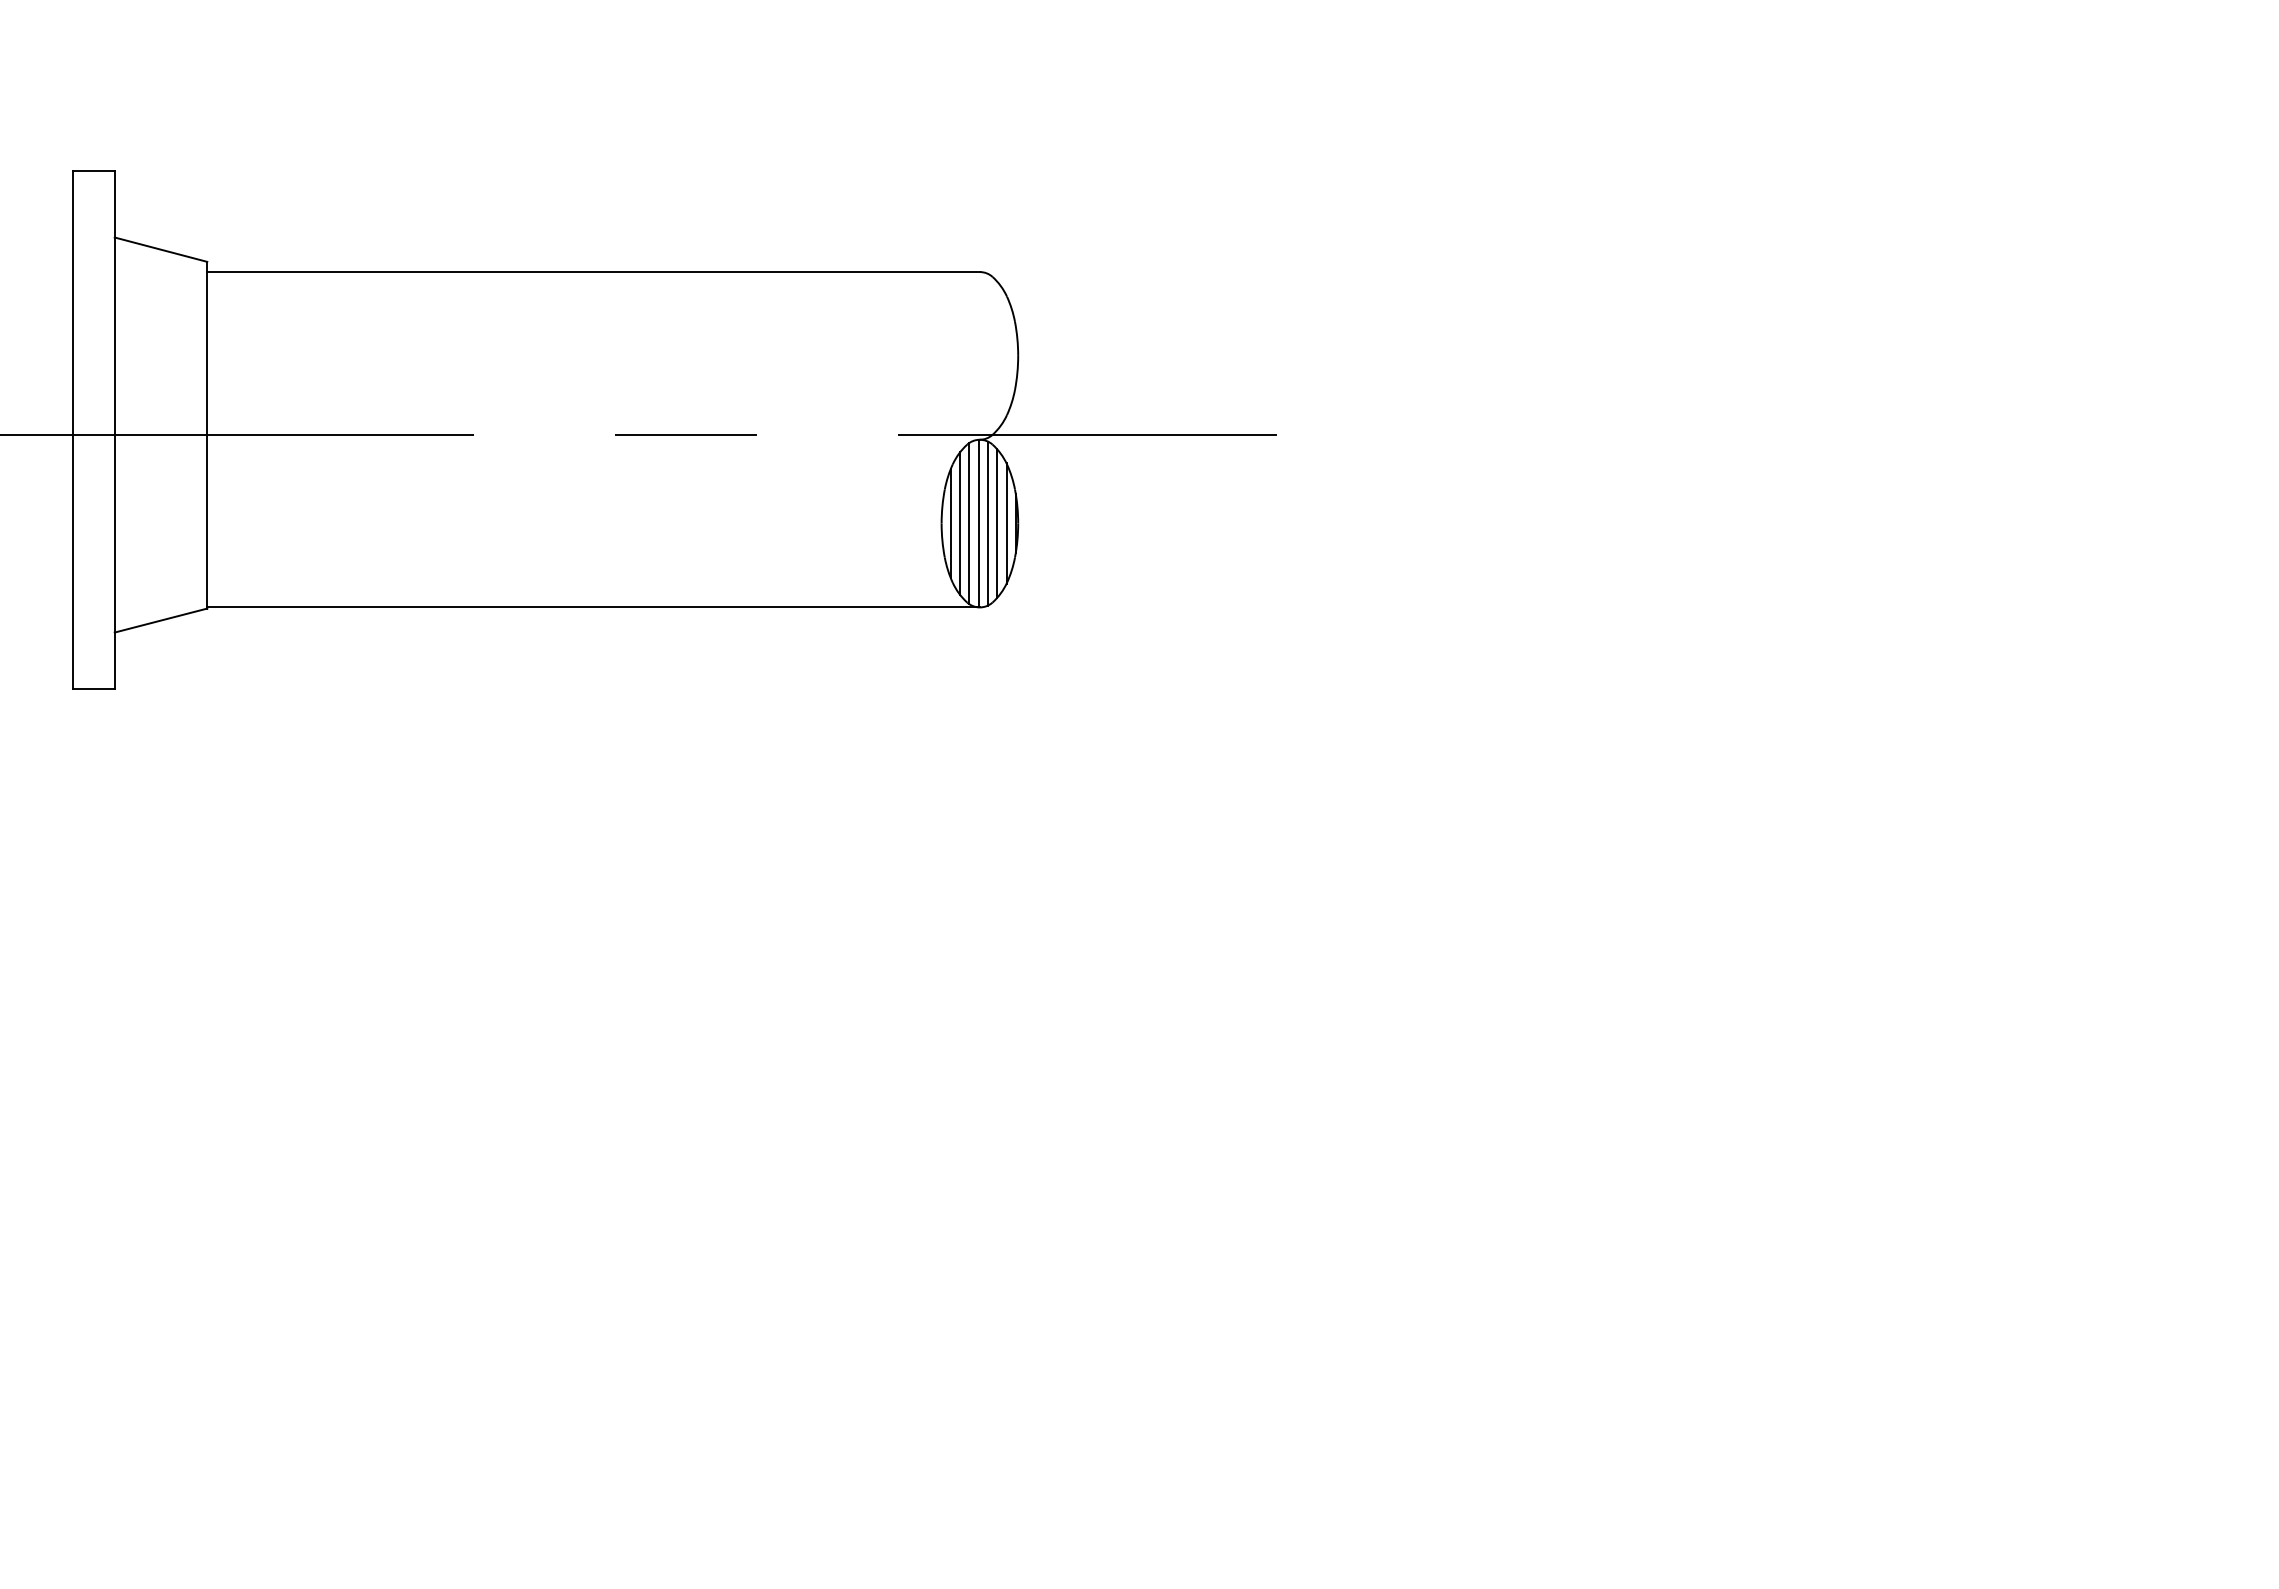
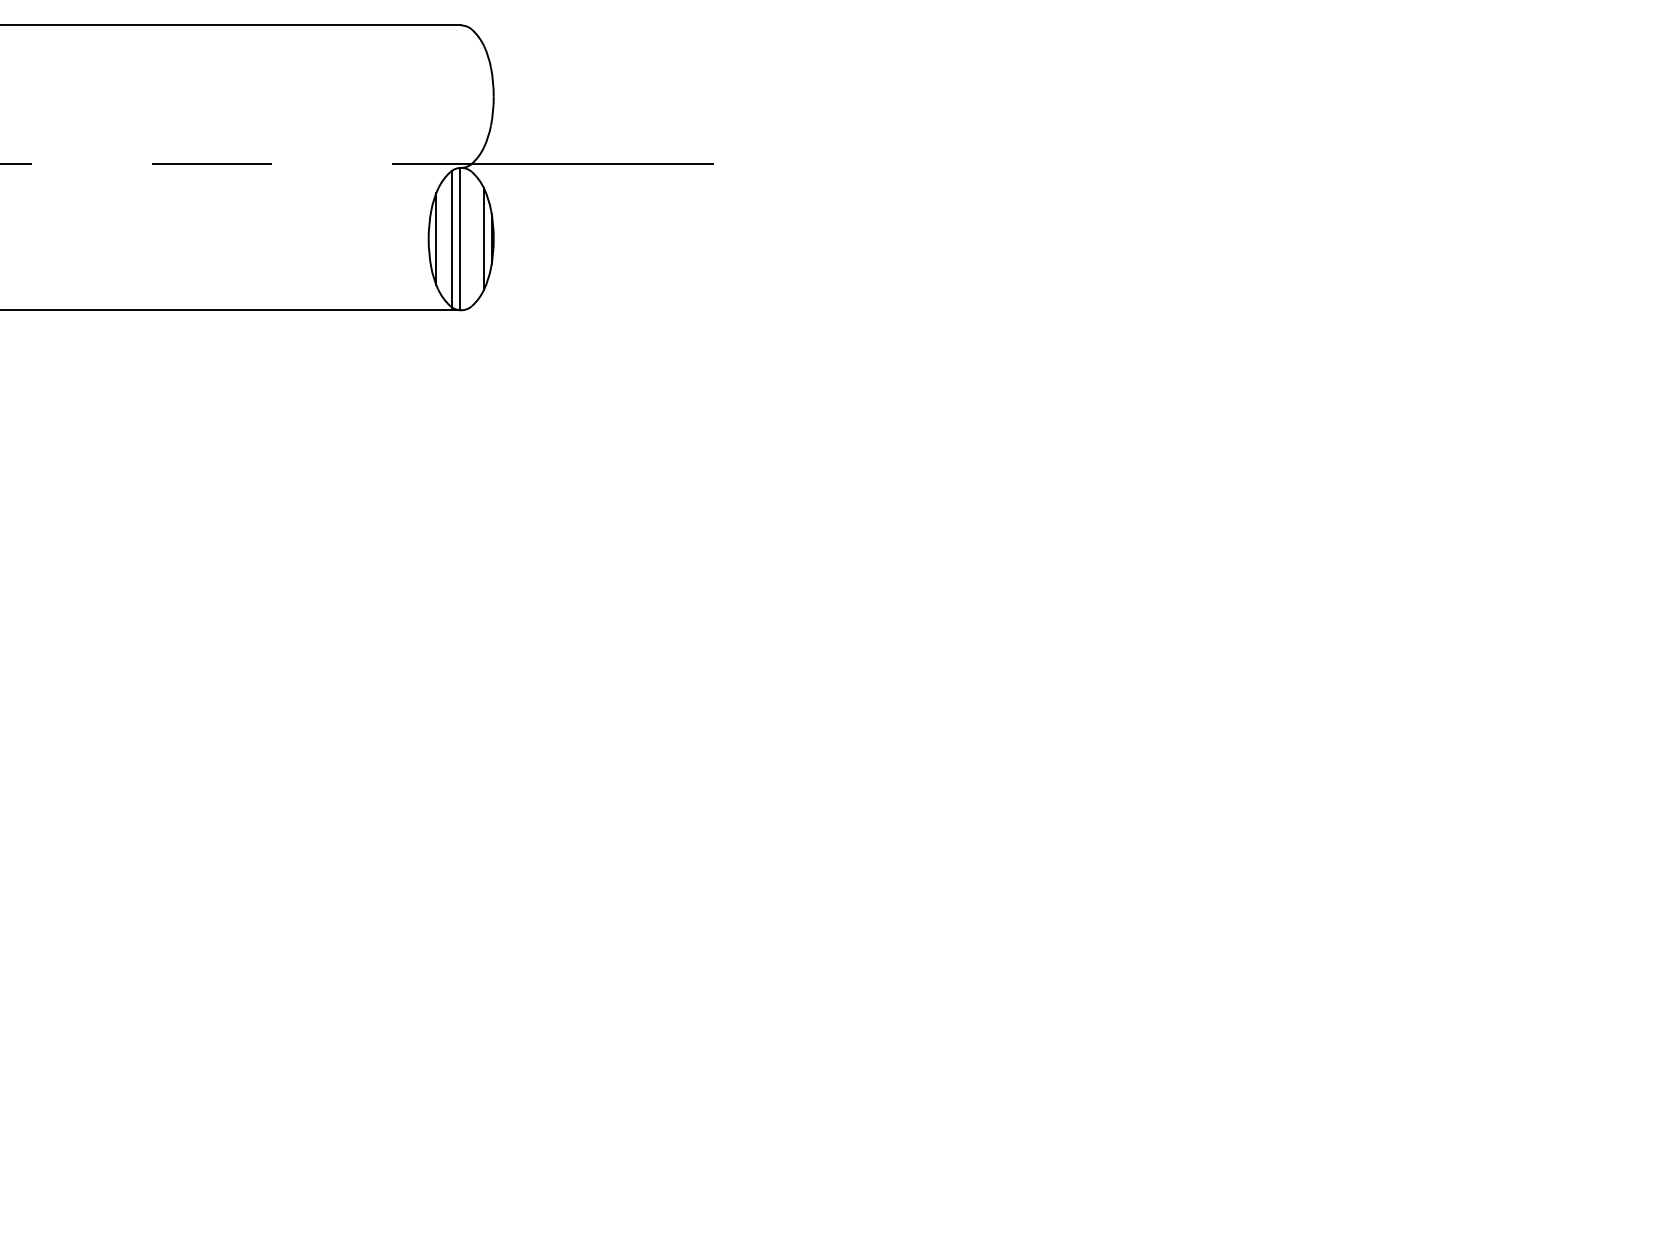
line: (960, 523) -> (444, 239), removed
line: (987, 523) -> (467, 239), removed
line: (997, 523) -> (476, 239), removed

